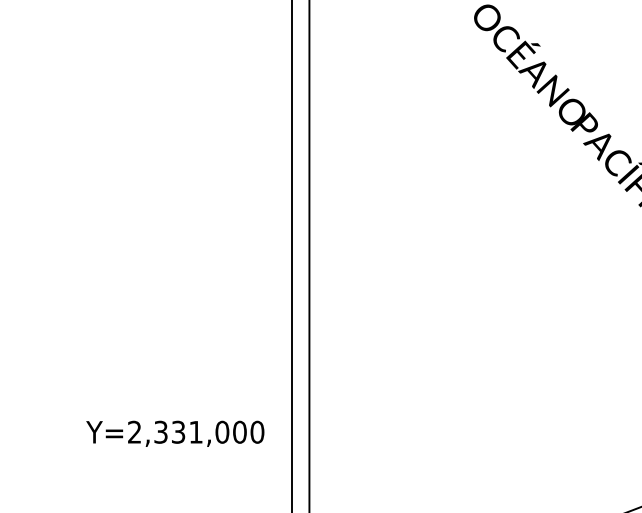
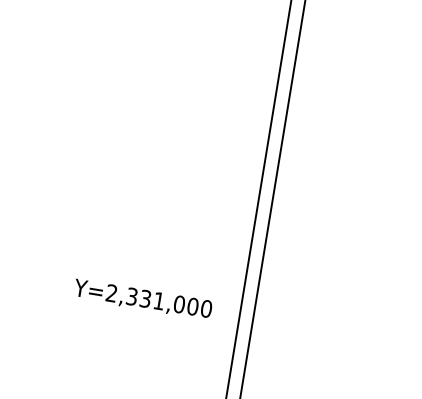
text: (175, 433) -> (143, 299), moved

